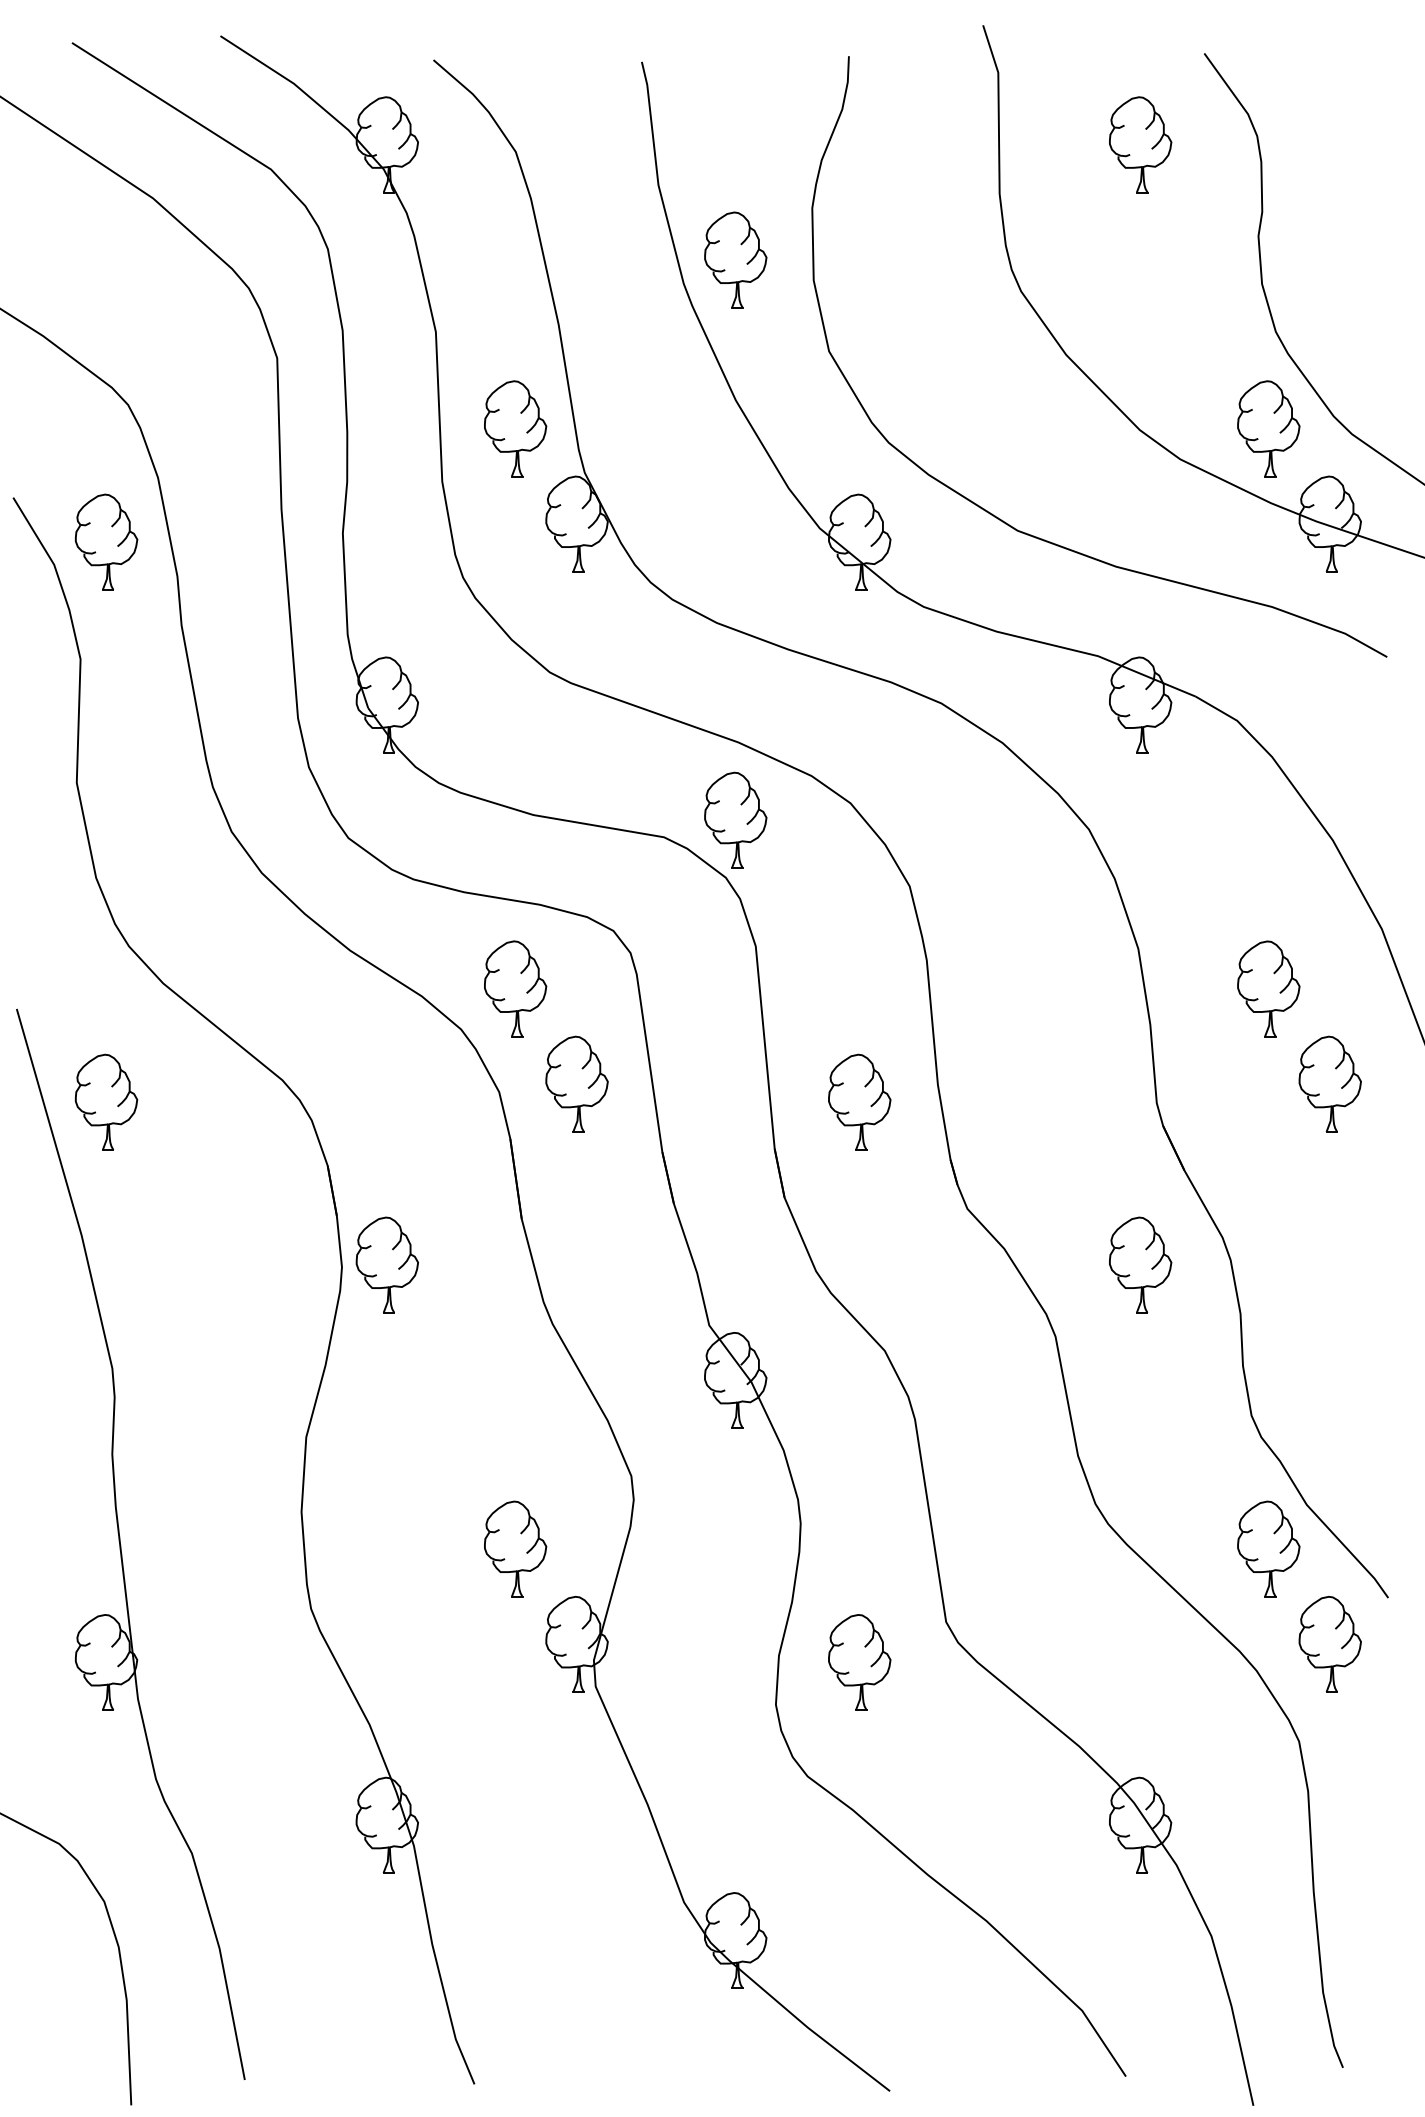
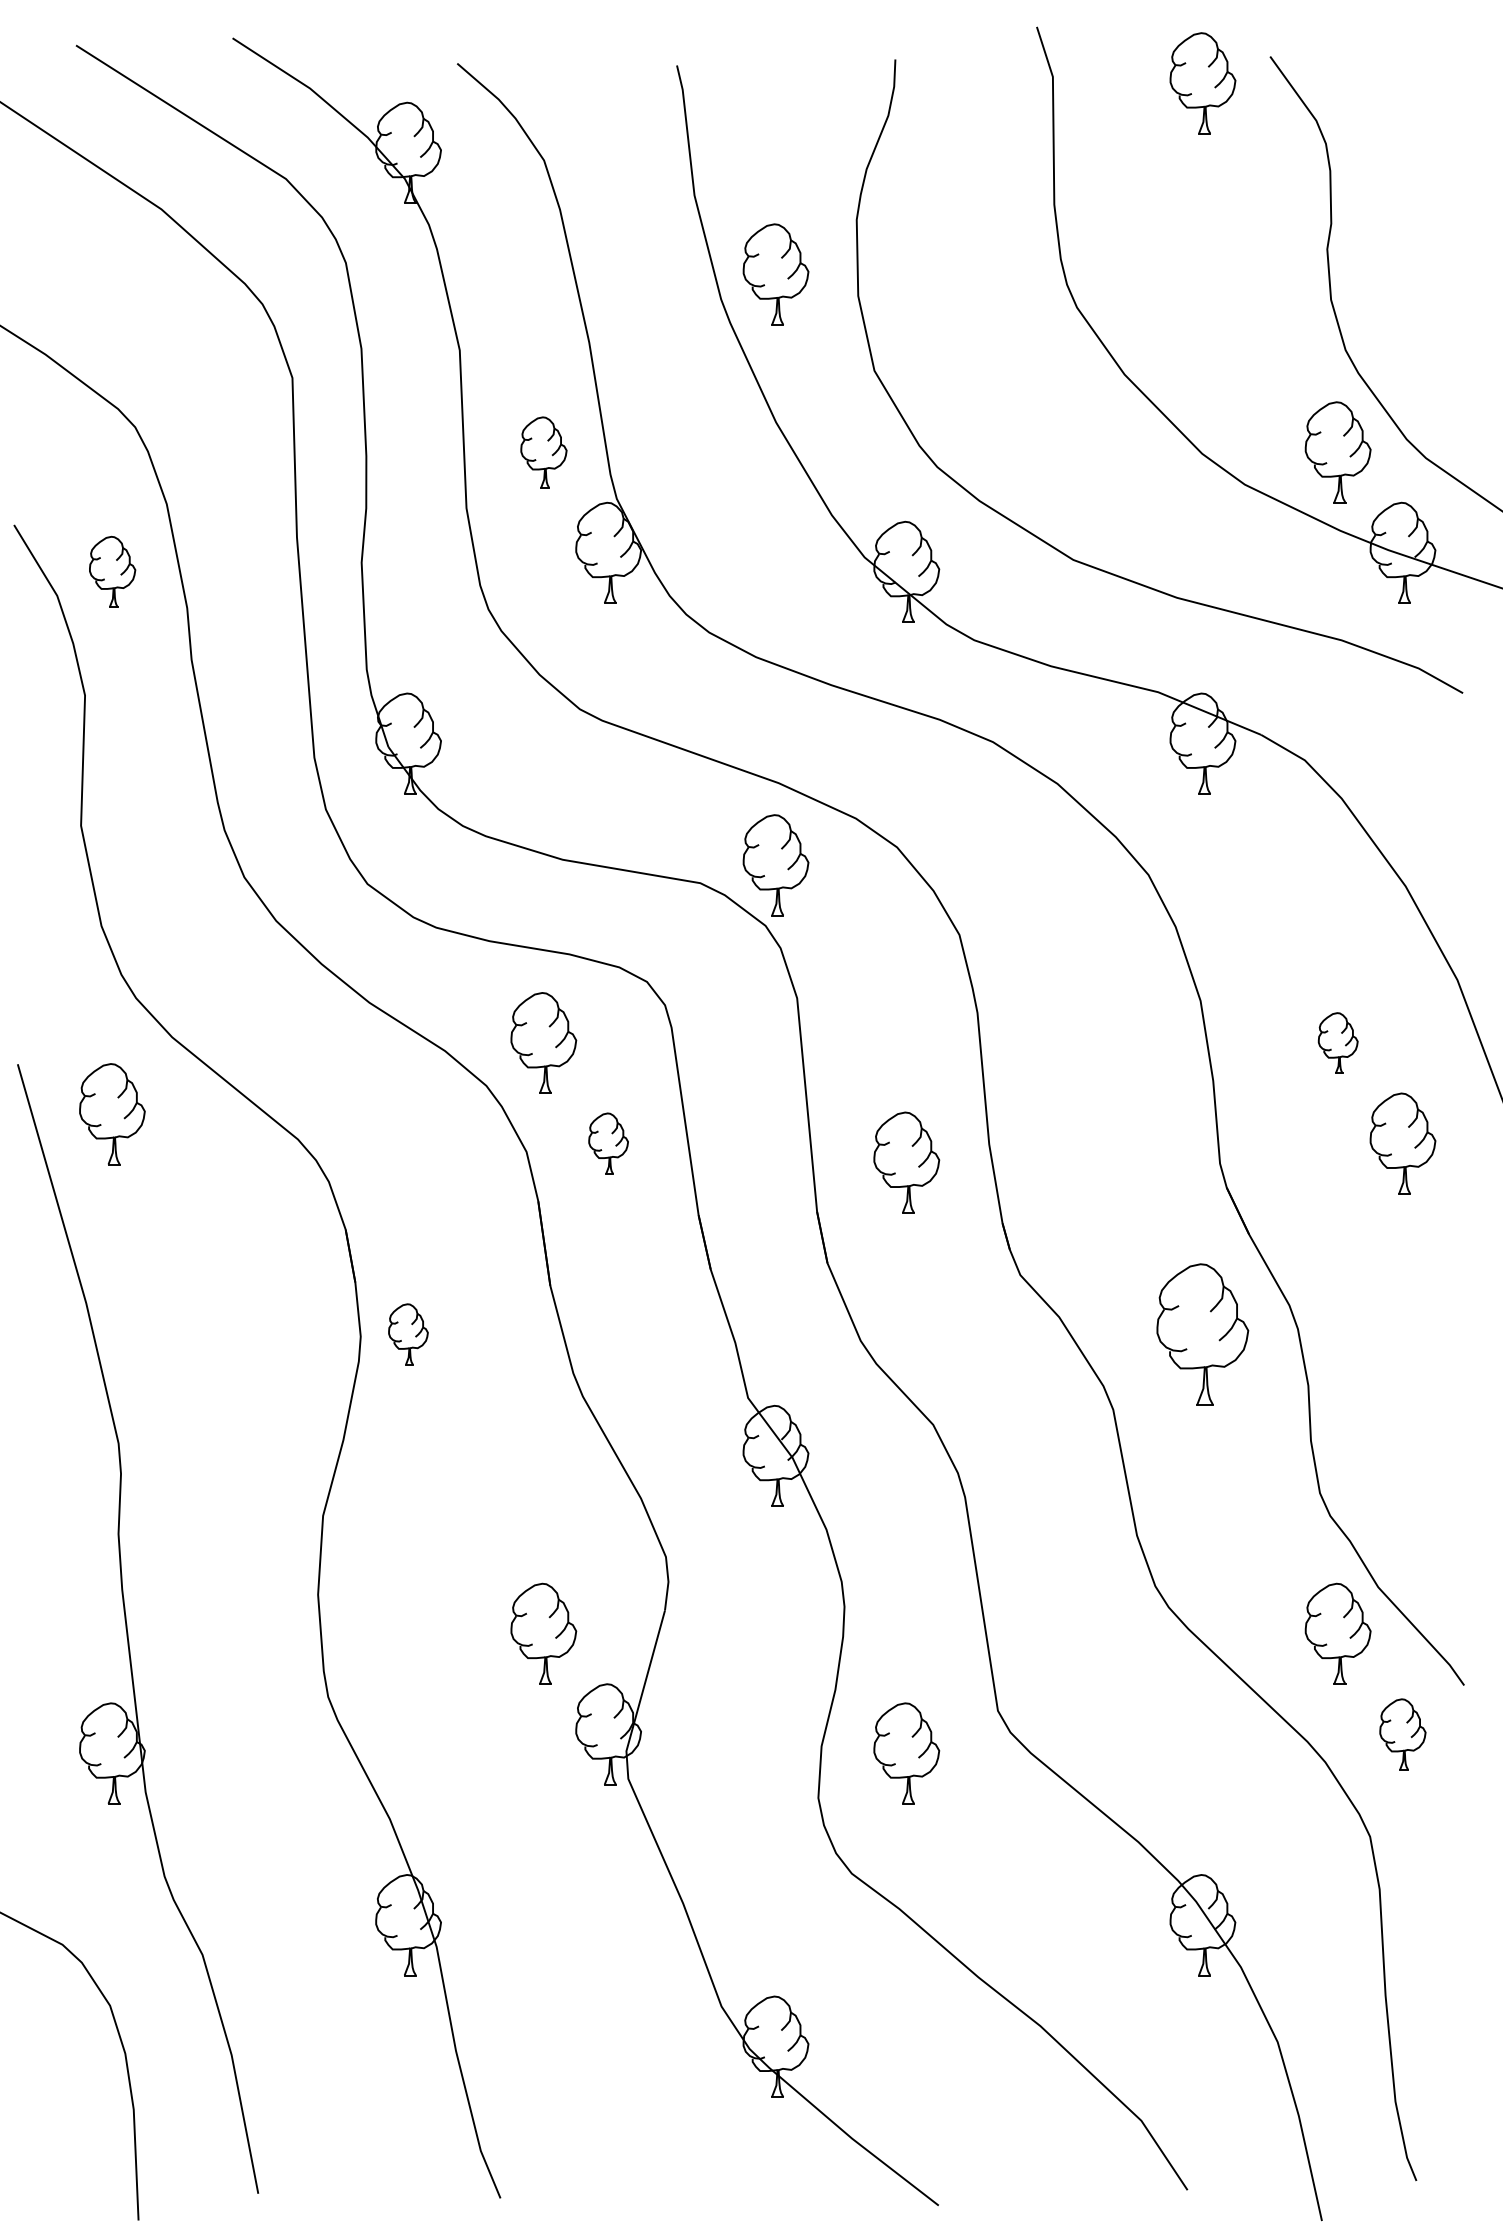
part: (1140, 144) -> (1202, 82), moved
part: (515, 428) -> (543, 452), size x0.7
part: (106, 541) -> (112, 571), size x0.7
part: (1268, 988) -> (1337, 1042), size x0.6
part: (576, 1083) -> (608, 1142), size x0.6
part: (106, 1101) -> (112, 1113), moved
part: (386, 1264) -> (407, 1333), size x0.6
part: (1140, 1264) -> (1202, 1333), size x1.4
part: (1329, 1644) -> (1402, 1734), size x0.7

